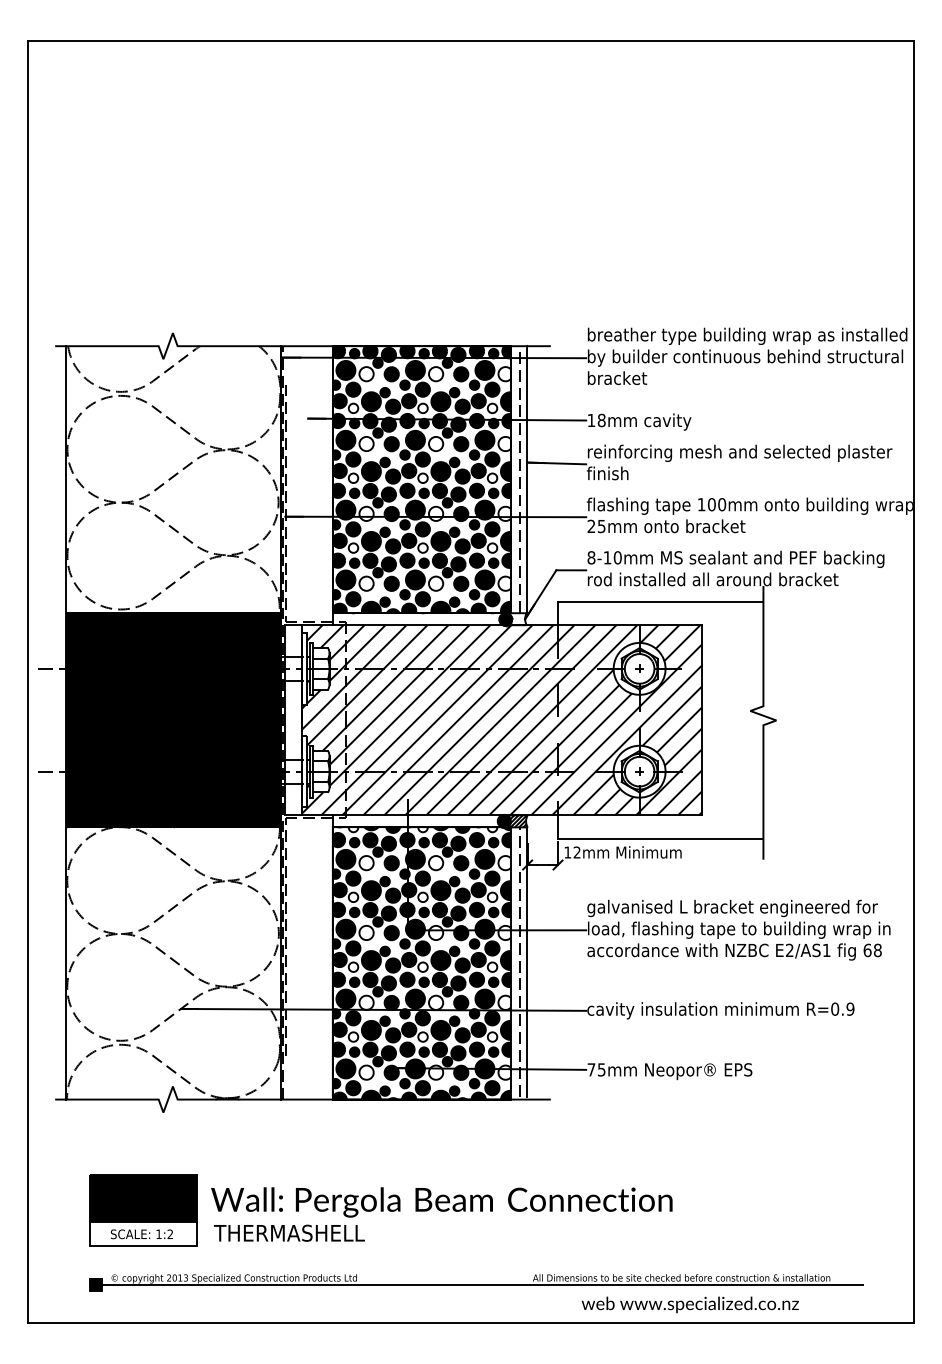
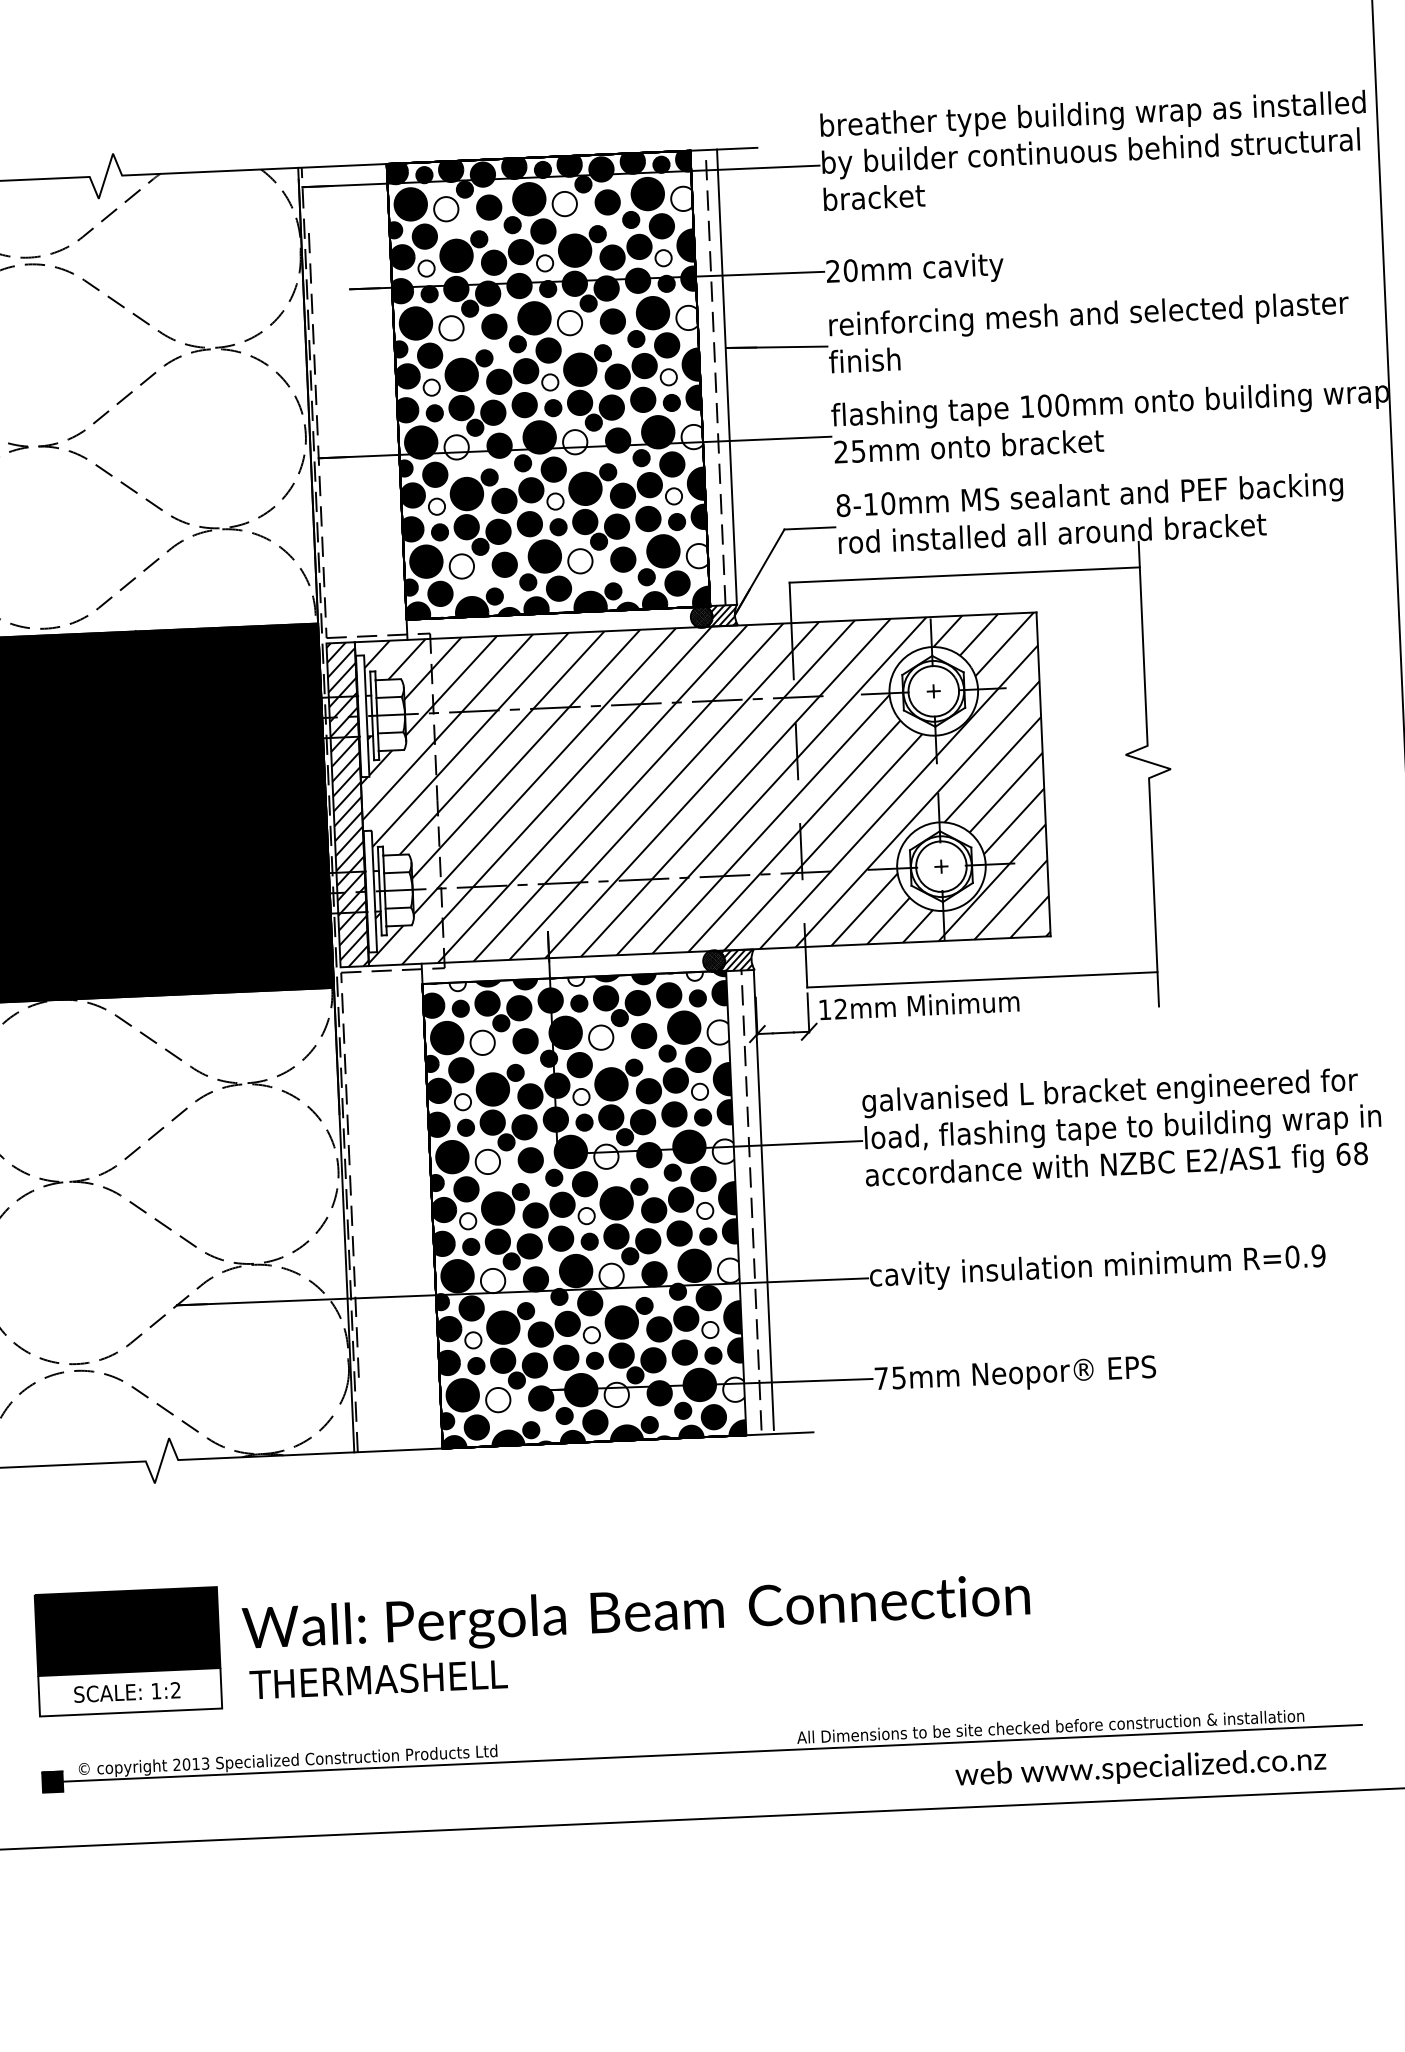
text: (596, 419) -> (841, 269), 18mm -> 20mm
hatch: (517, 619) -> (721, 616), added
hatch: (293, 720) -> (347, 805), added
text: (689, 1304) -> (1139, 1768), moved

